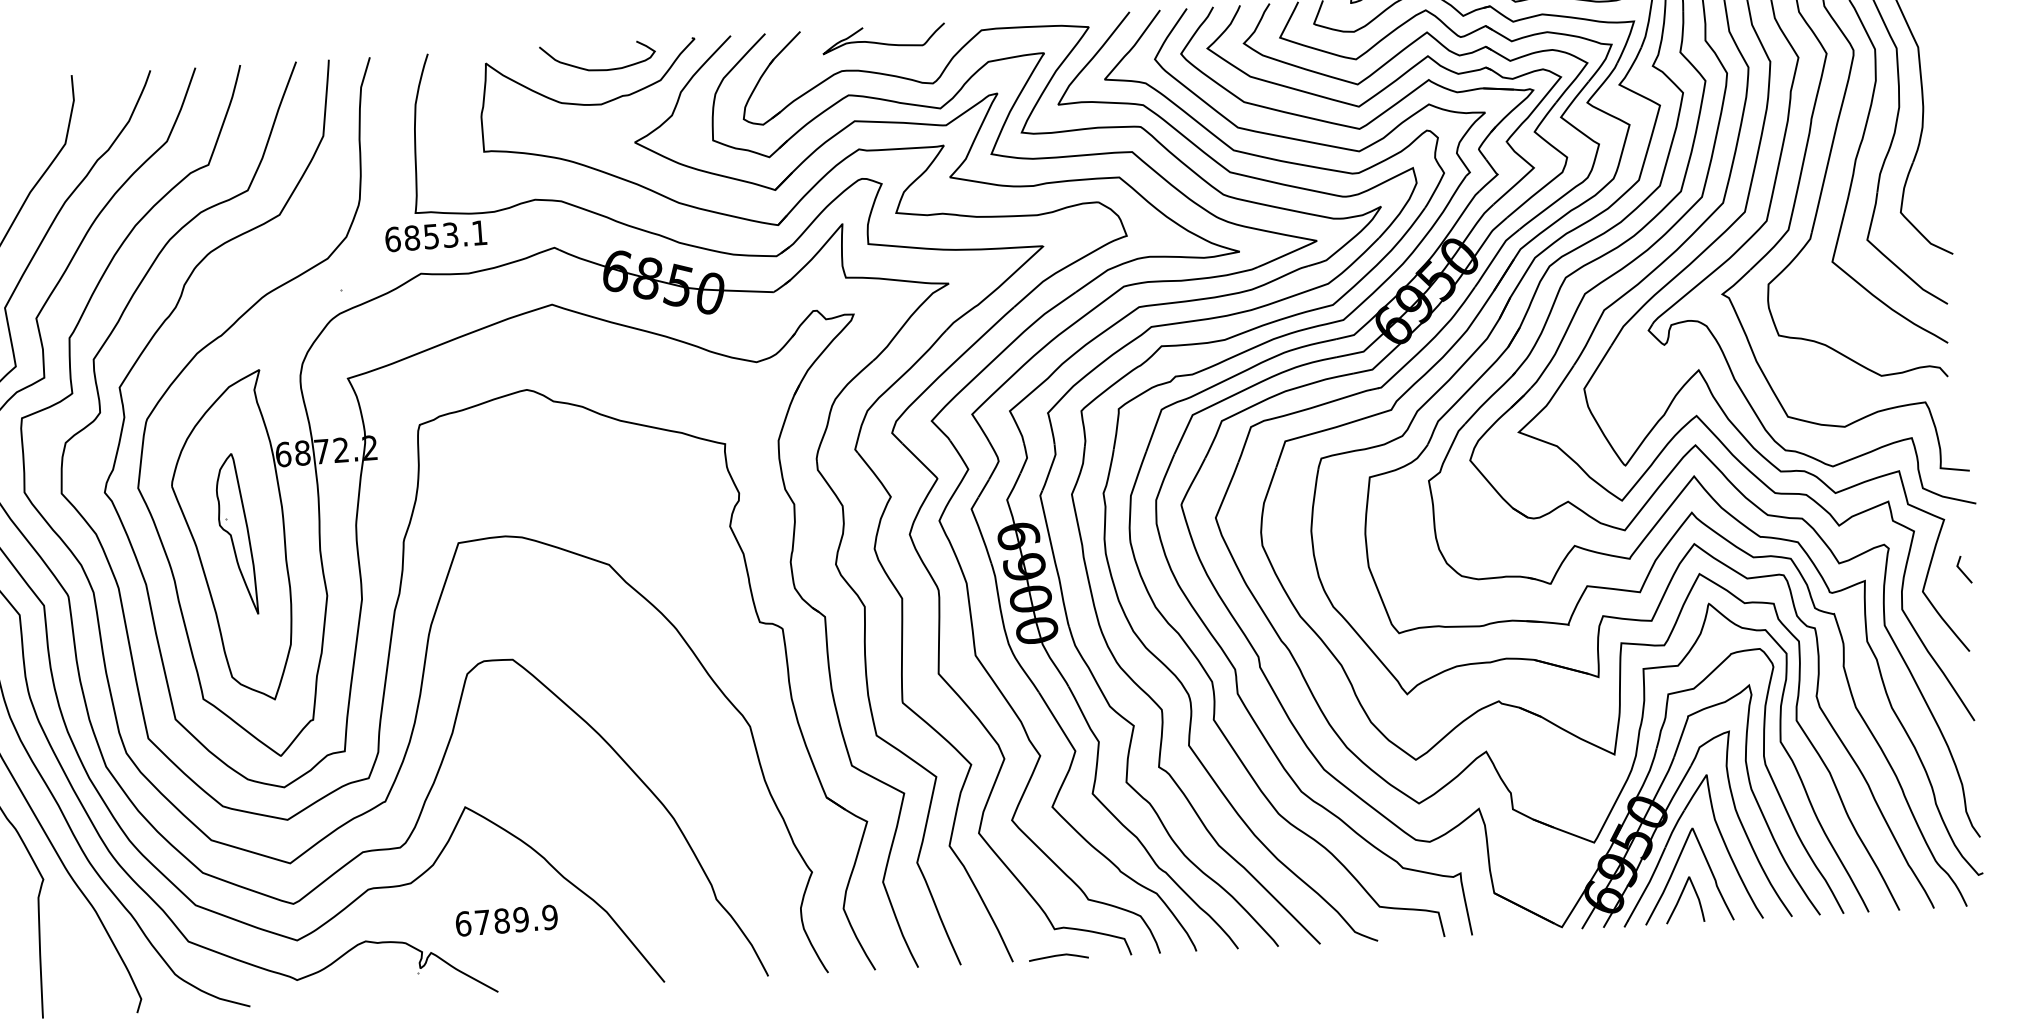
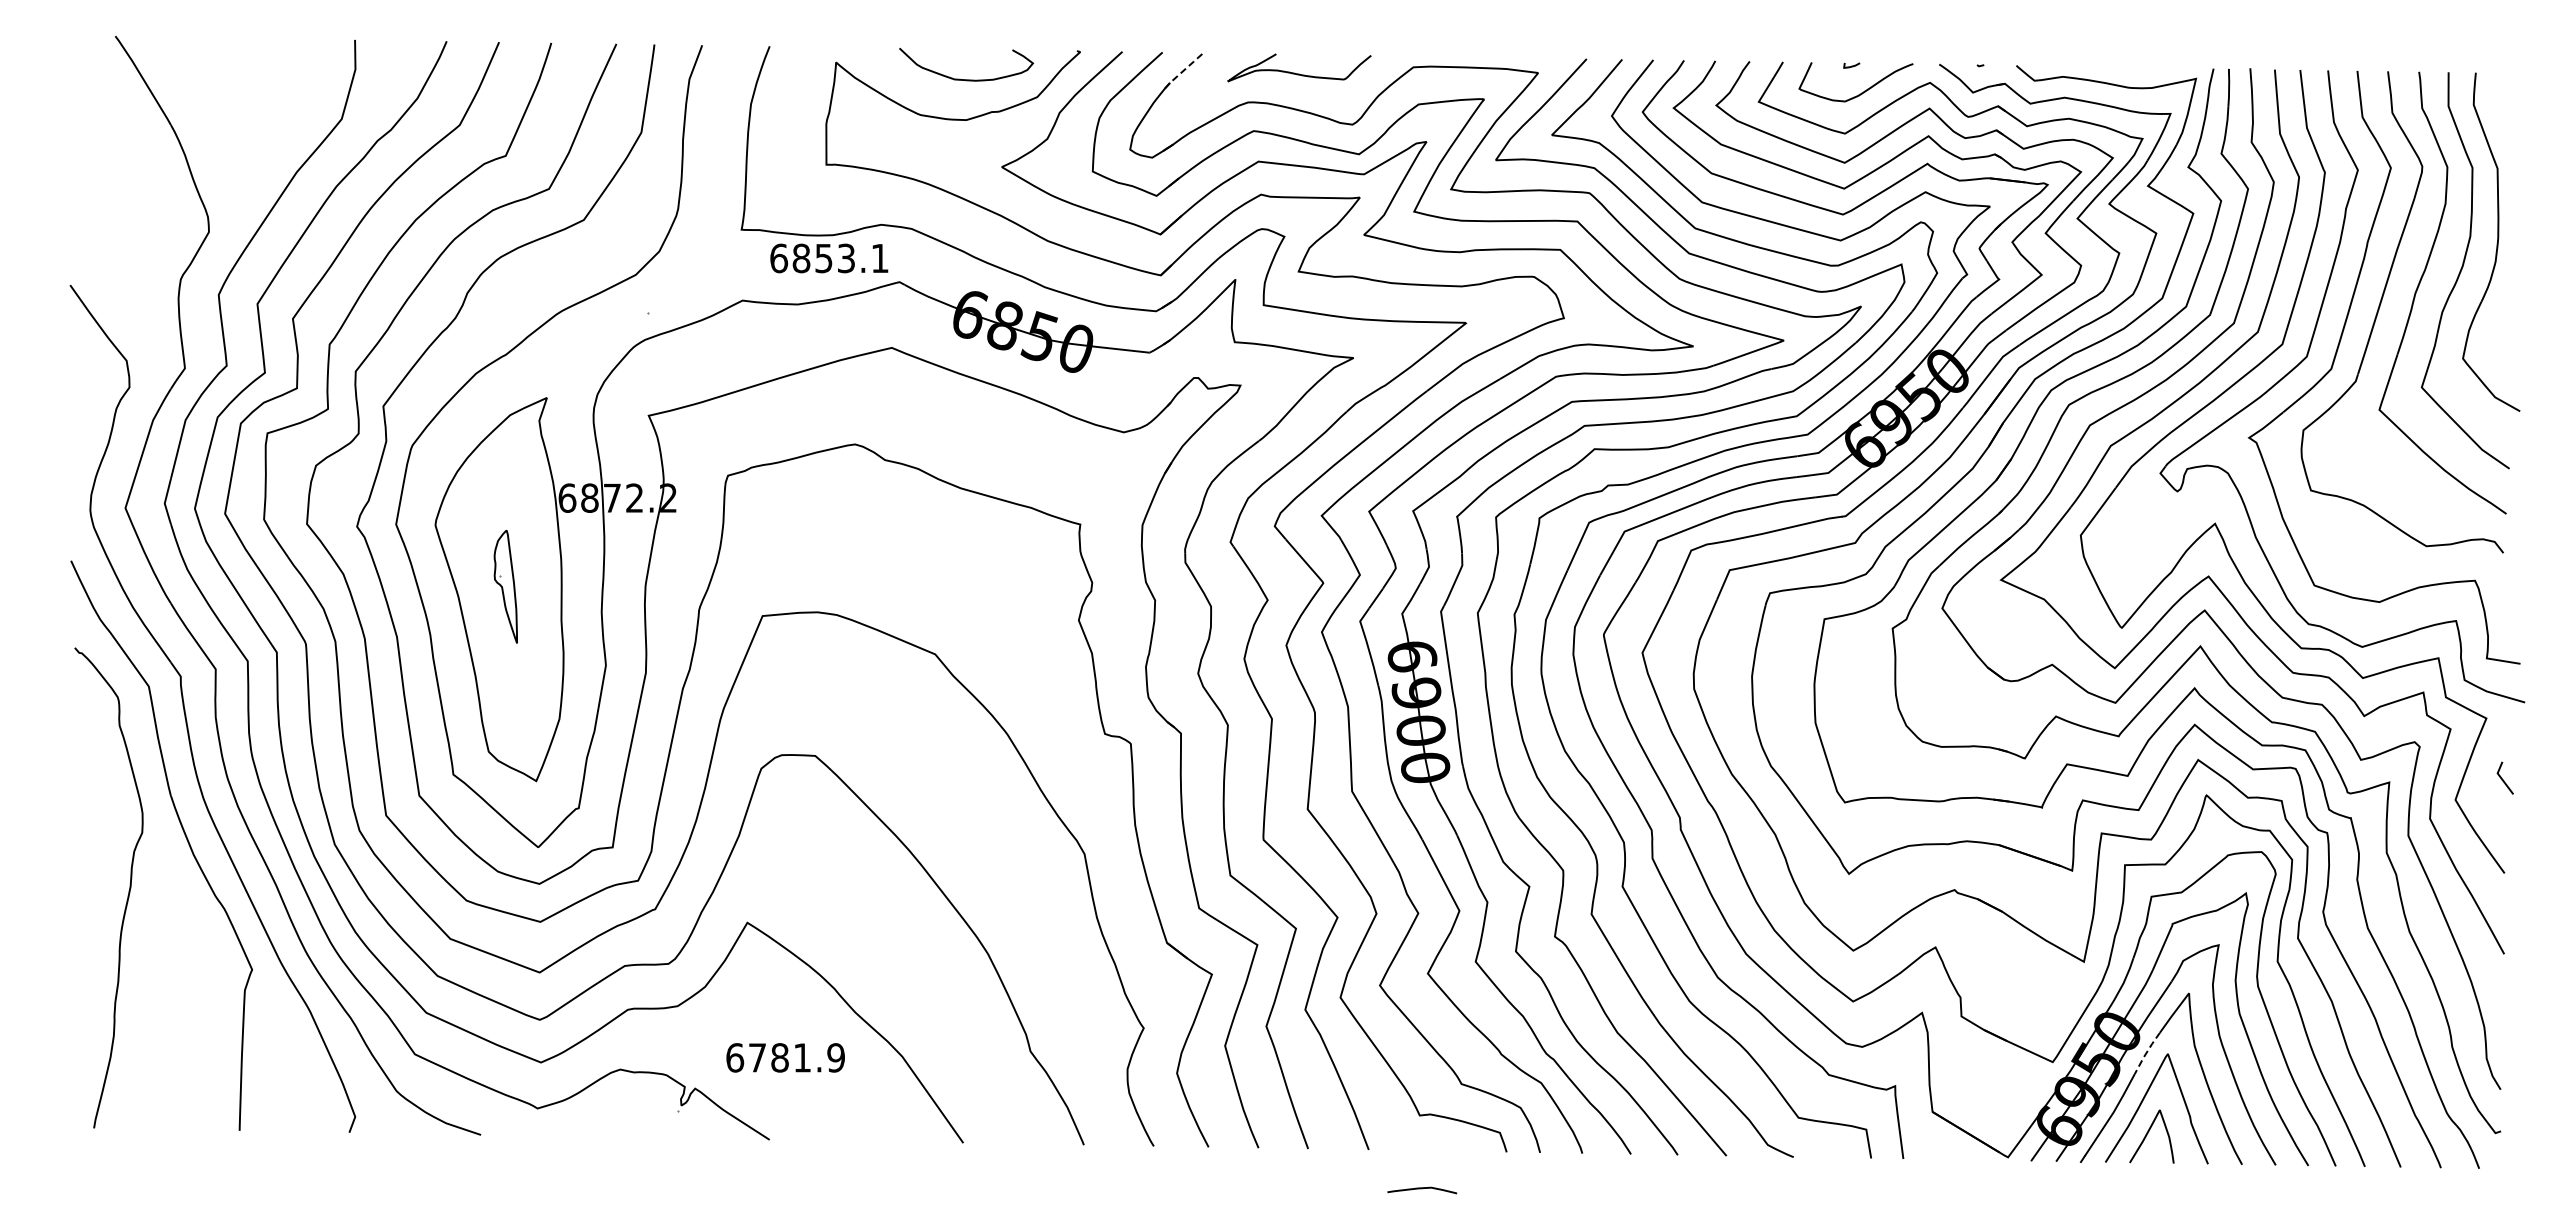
line: (785, 47) -> (1184, 70), solid -> dashed
text: (436, 236) -> (829, 258), moved
part: (236, 534) -> (505, 586), size x0.6
line: (1674, 829) -> (2146, 1053), solid -> dashed
text: (521, 919) -> (802, 1057), 6789.9 -> 6781.9
curve: (1058, 956) -> (1422, 1189), moved

